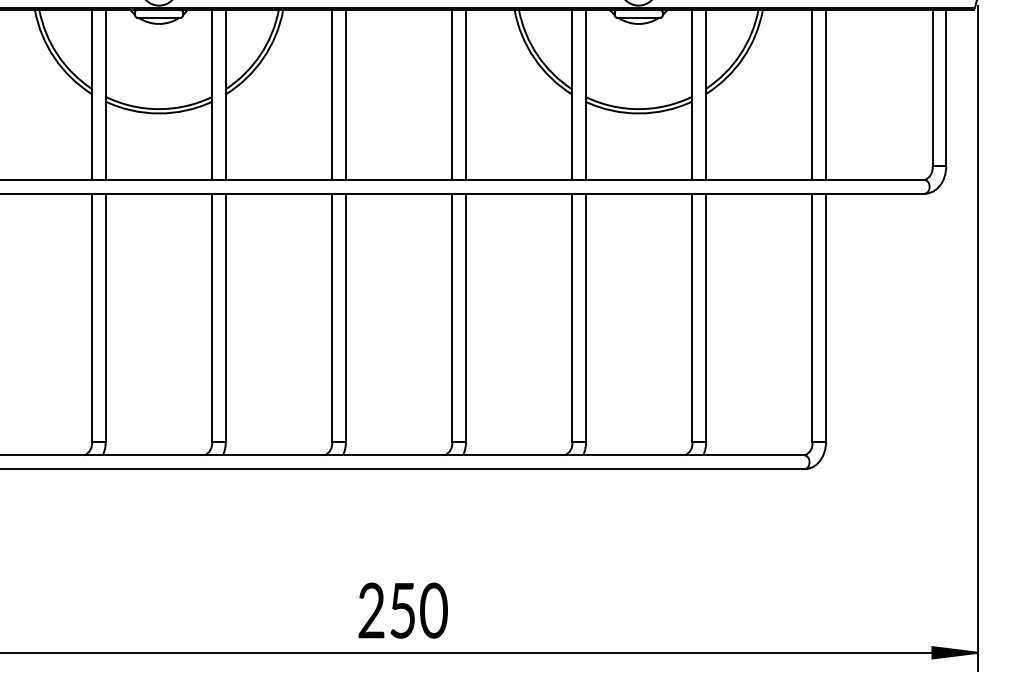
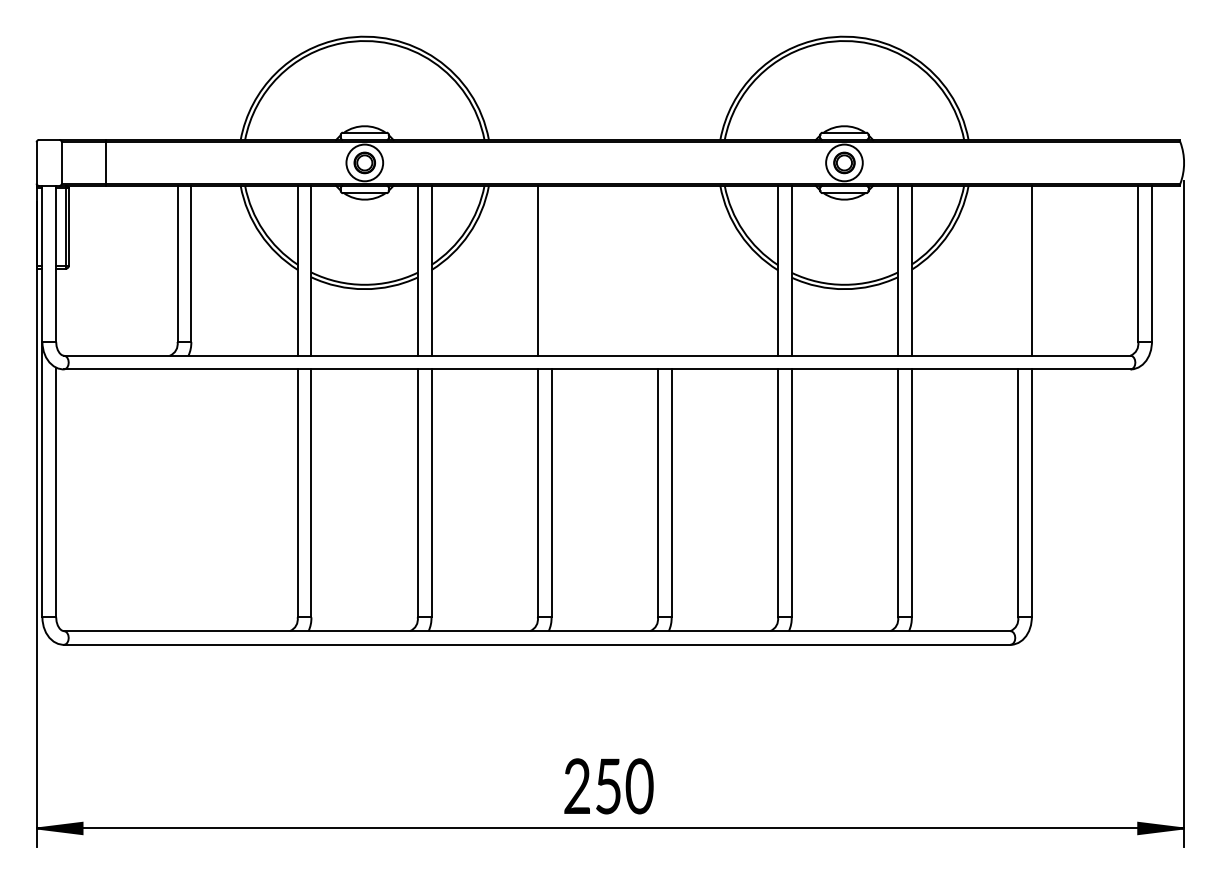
line: (345, 94) -> (551, 270), removed
line: (451, 94) -> (657, 270), removed
line: (465, 94) -> (671, 270), removed
line: (812, 94) -> (1018, 270), removed

